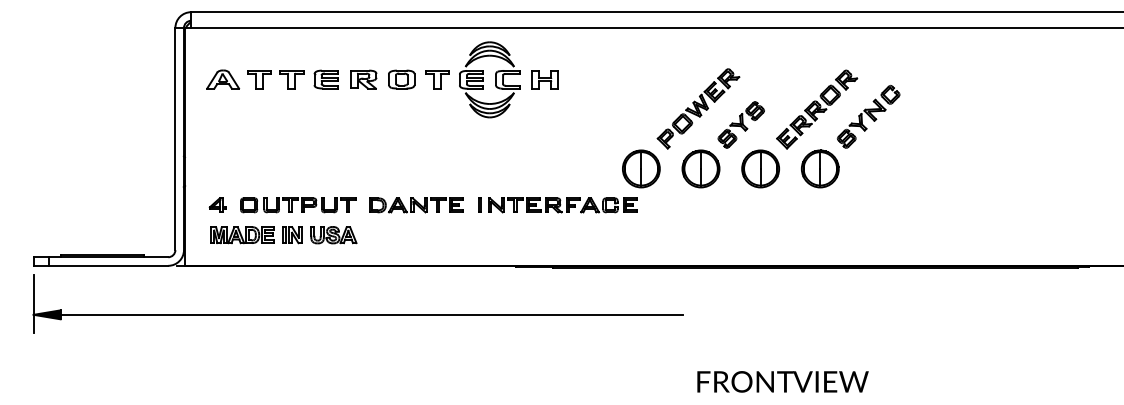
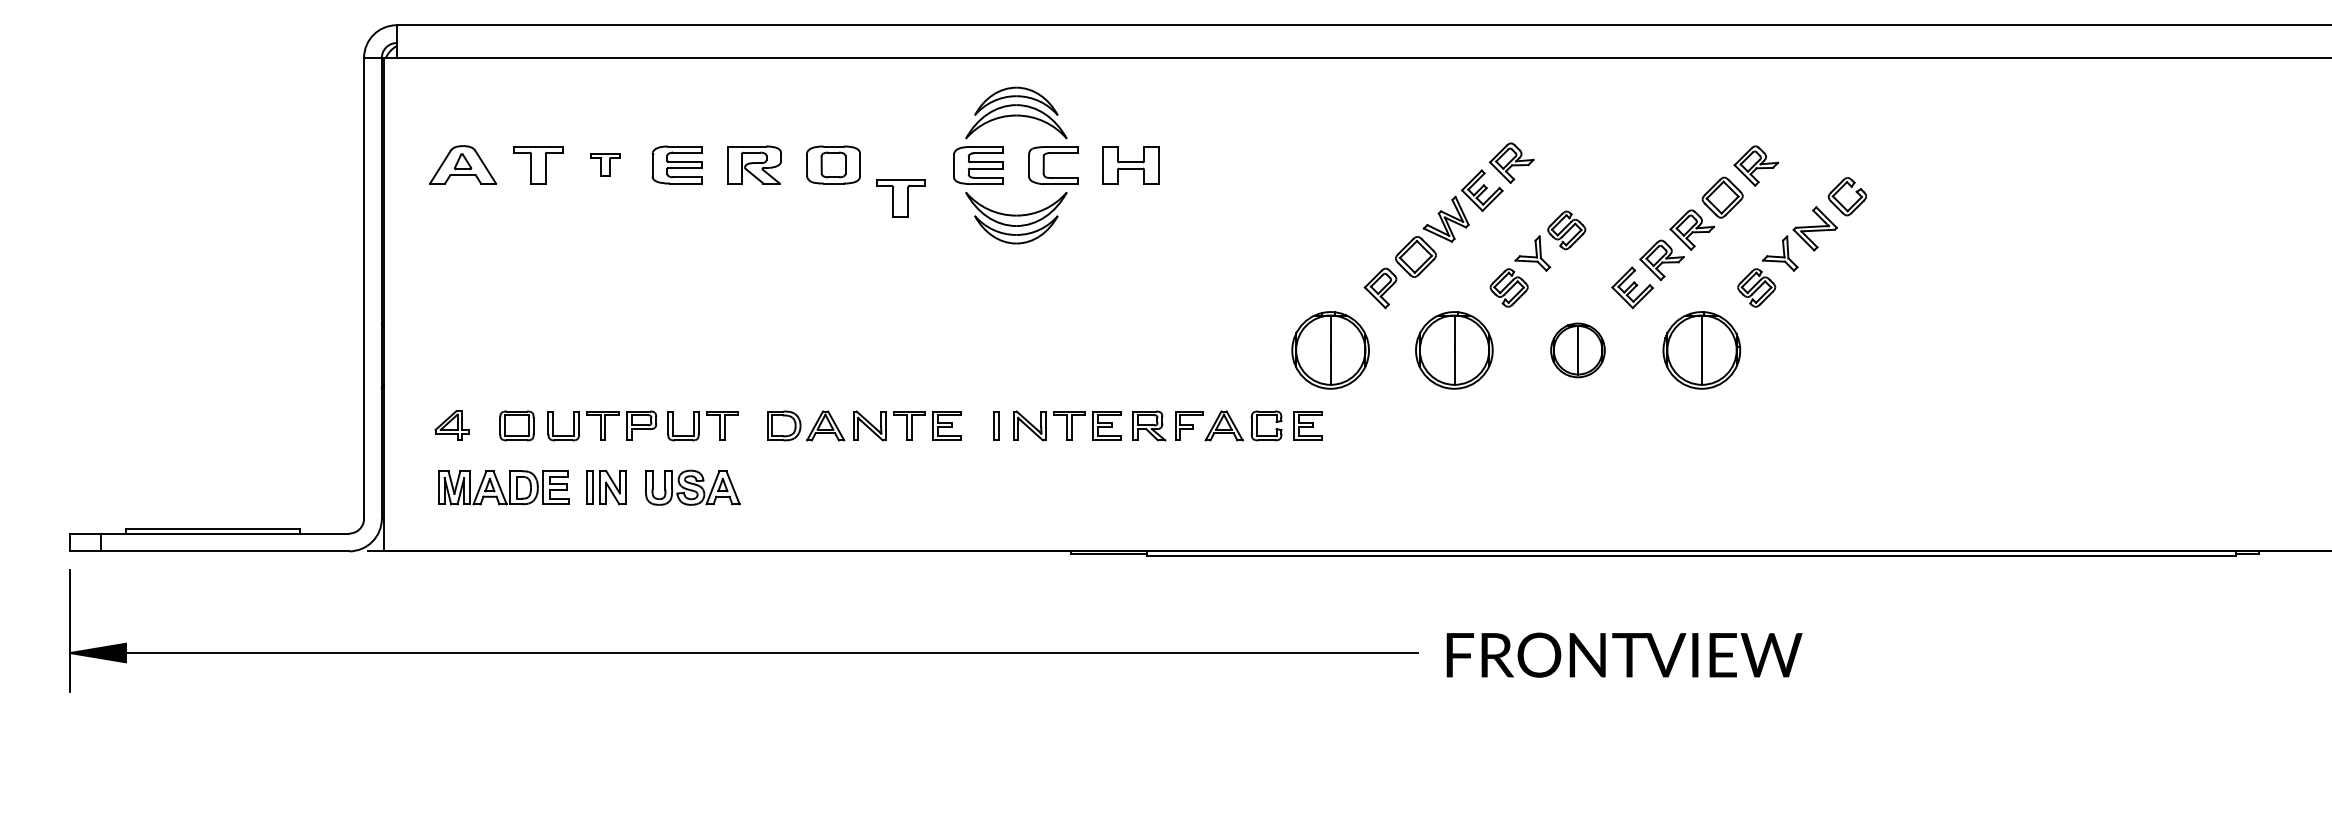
part: (291, 79) -> (604, 164), size x0.6
part: (437, 79) -> (901, 198), moved
part: (760, 168) -> (1577, 349), size x0.7
text: (782, 381) -> (1623, 654), moved

